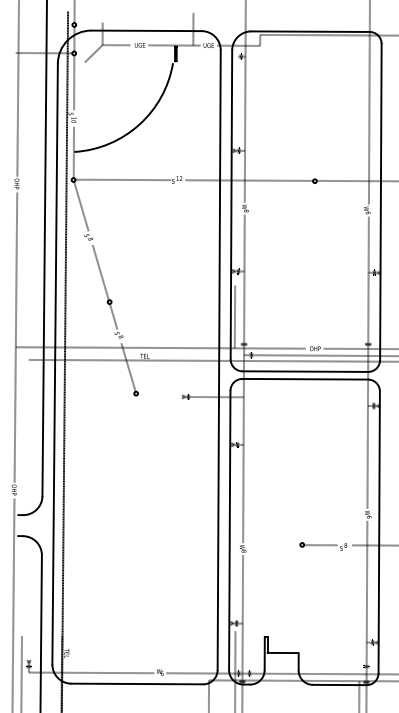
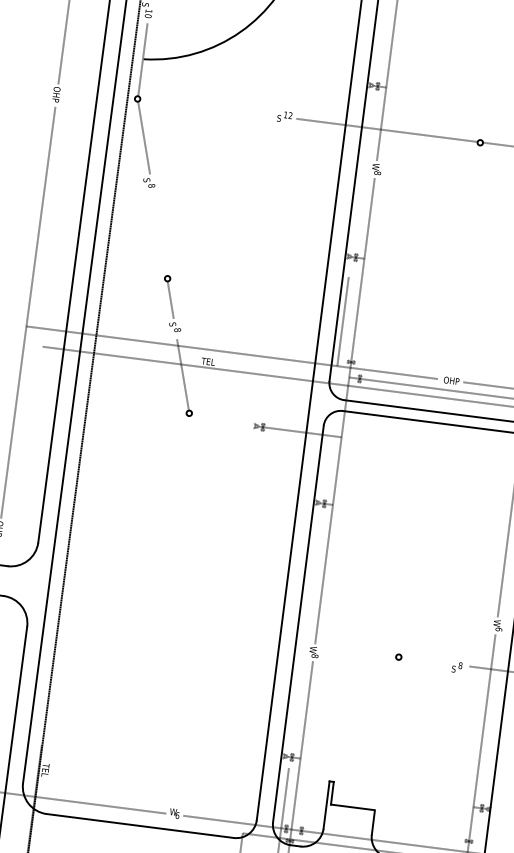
line: (123, 179) -> (208, 106), removed
line: (100, 272) -> (159, 235), removed
line: (320, 545) -> (424, 661), removed

